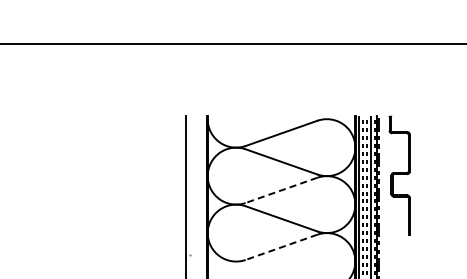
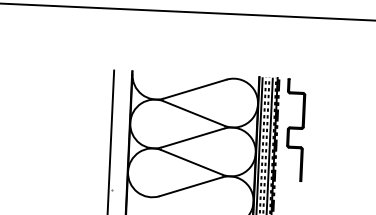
line: (281, 190) -> (192, 138), dashed -> solid
line: (281, 247) -> (190, 186), dashed -> solid

